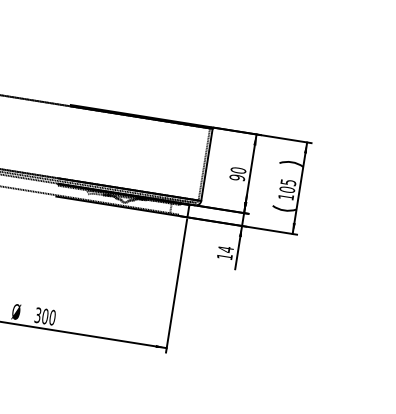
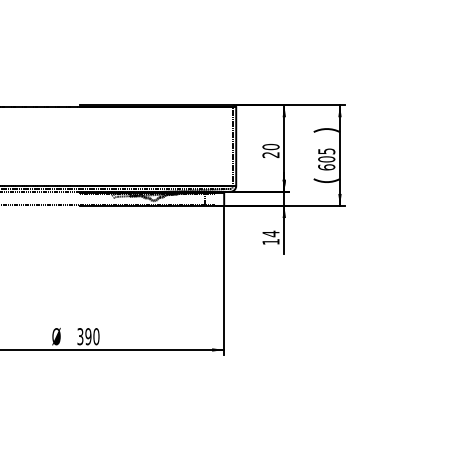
text: (236, 178) -> (270, 155), 90 -> 20
text: (285, 197) -> (326, 167), 105 -> 605
text: (45, 316) -> (88, 336), 300 -> 390

